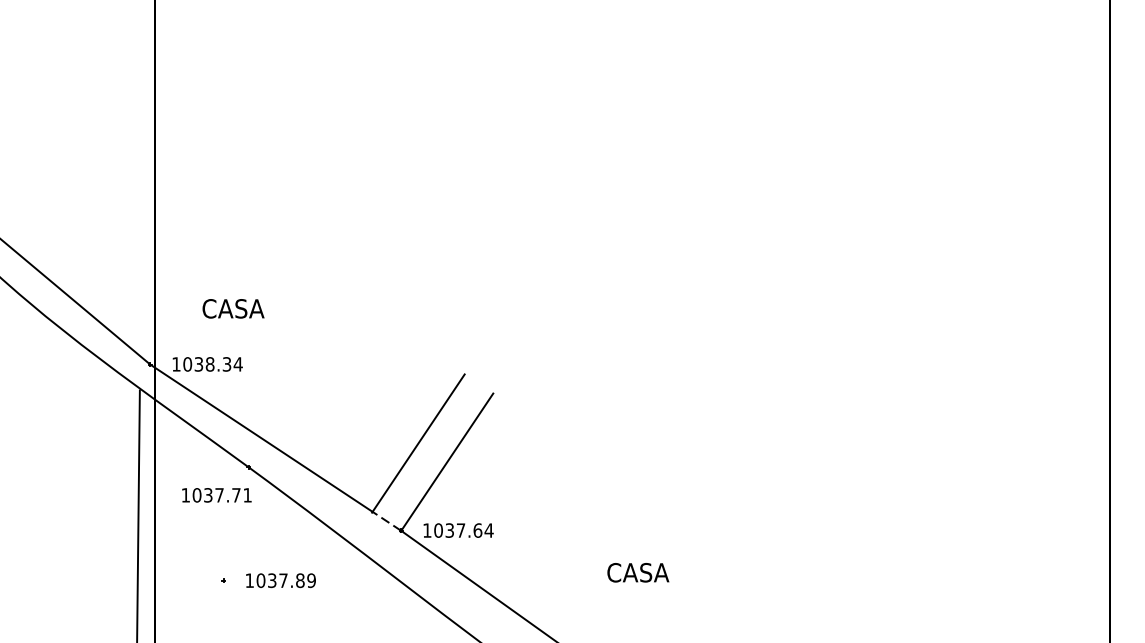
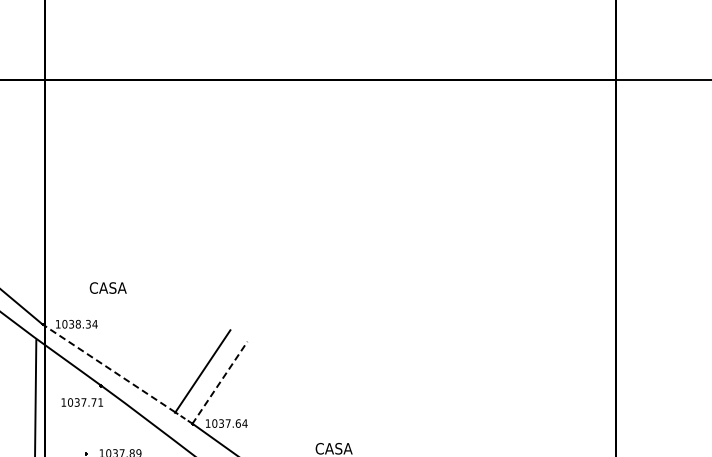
text: (232, 307) -> (107, 287), moved
line: (262, 438) -> (109, 368), solid -> dashed
line: (446, 461) -> (219, 382), solid -> dashed

